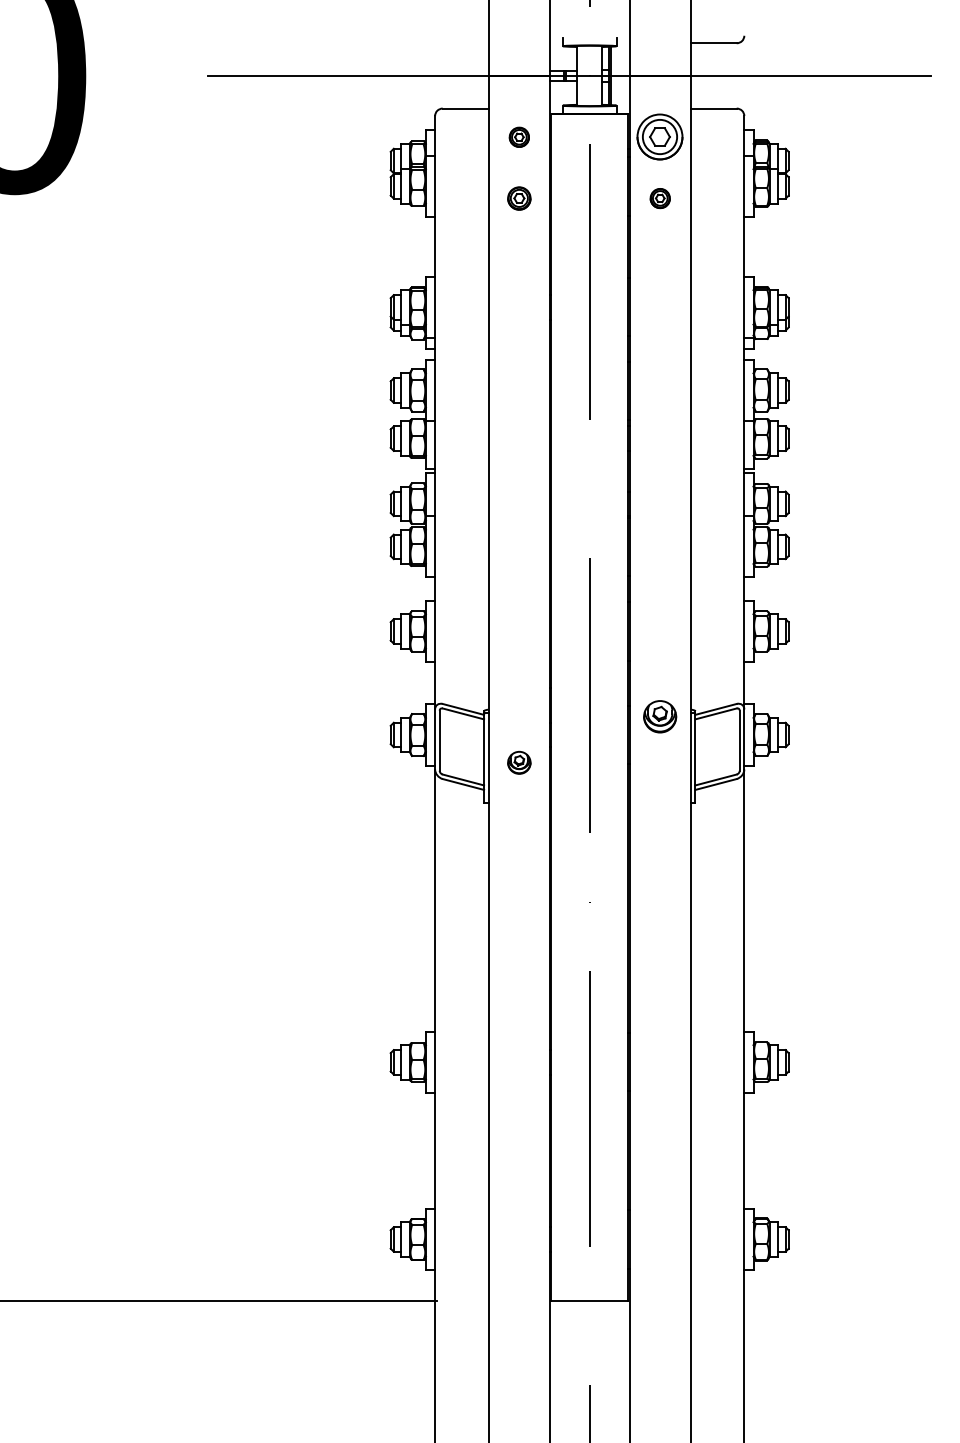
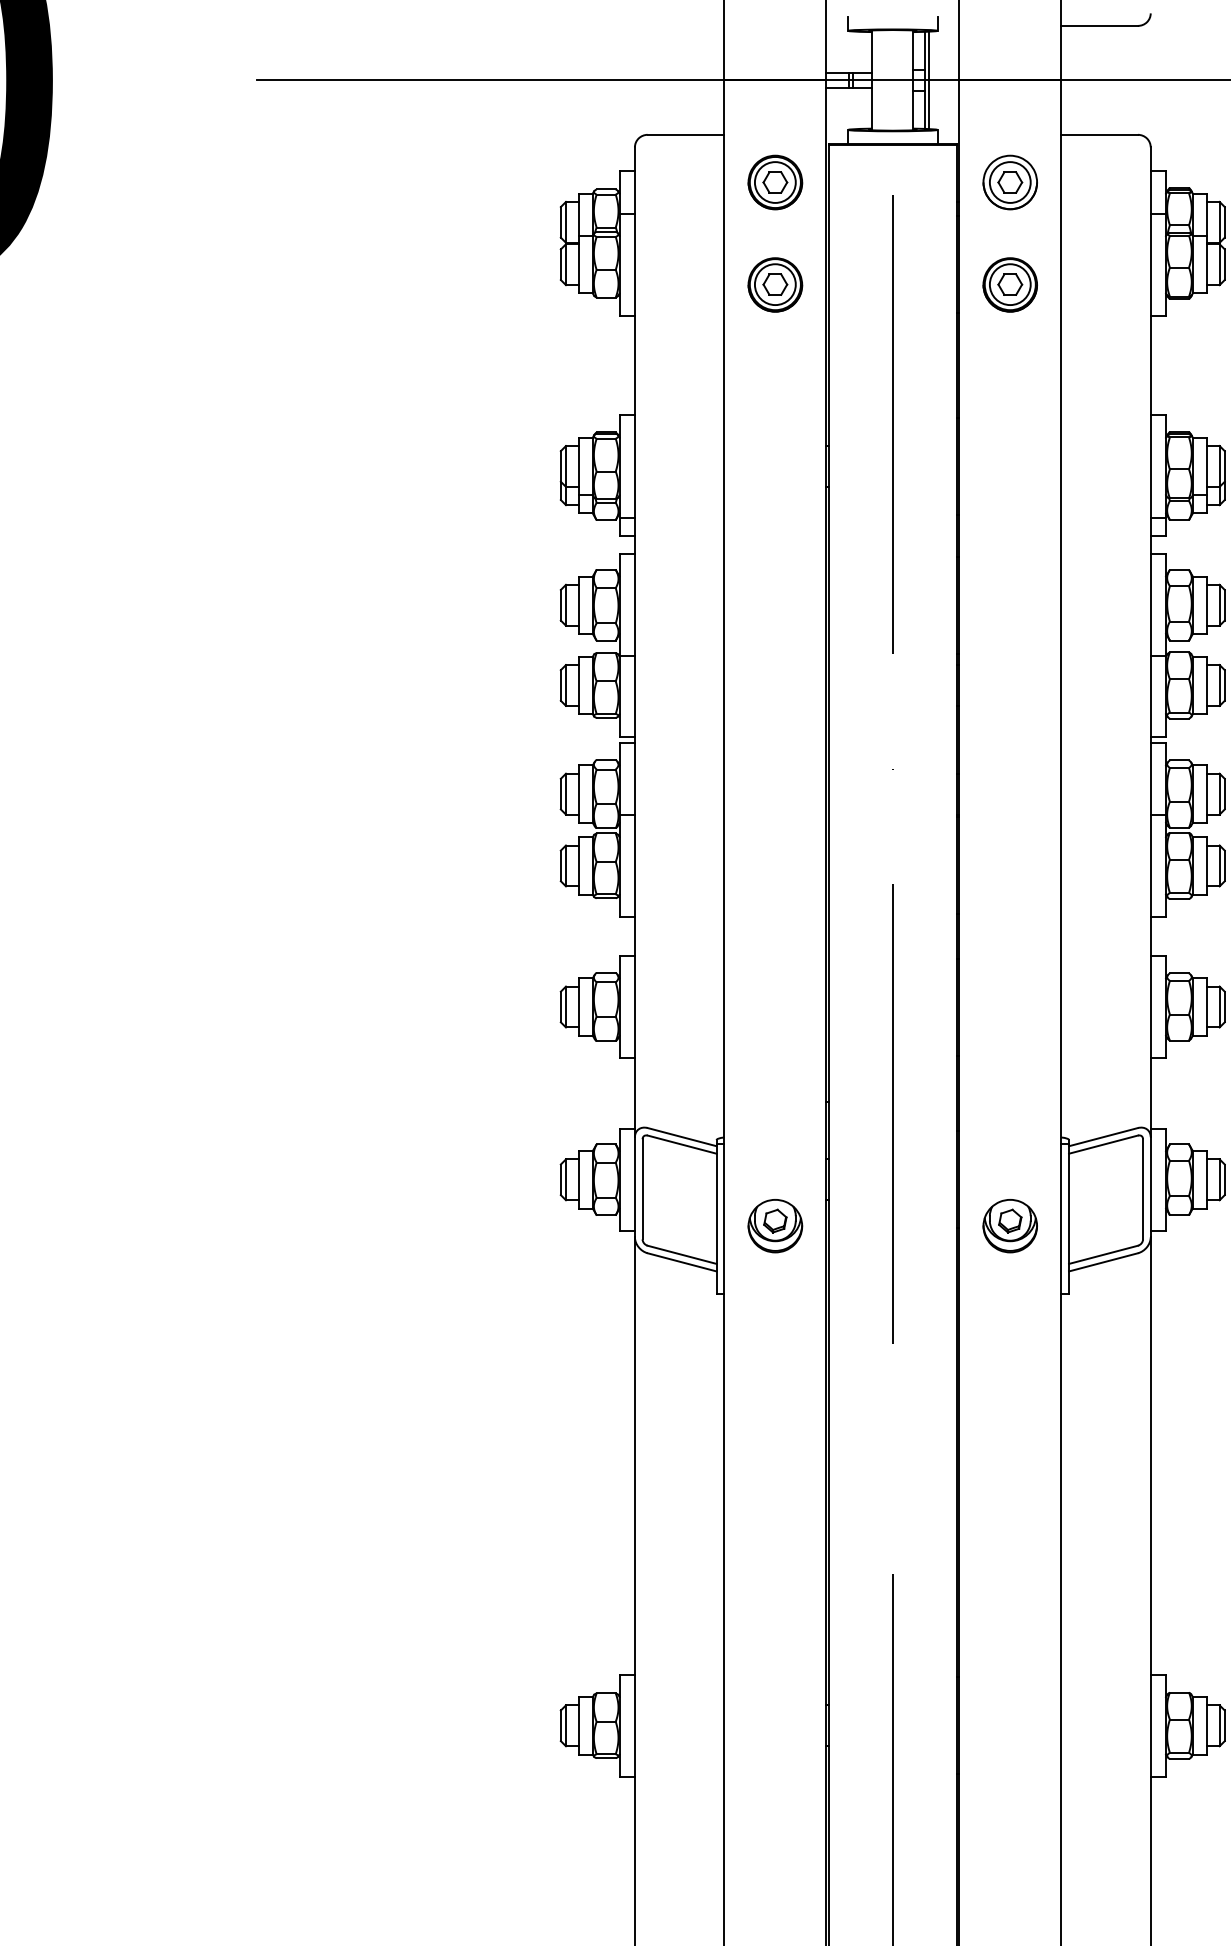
part: (519, 137) -> (775, 183), size x1.67
part: (660, 137) -> (1010, 183), size x0.71
part: (519, 198) -> (775, 284), size x1.43
part: (660, 198) -> (1010, 284), size x1.67
part: (660, 716) -> (1010, 1225), moved
part: (519, 762) -> (775, 1225), size x1.43

